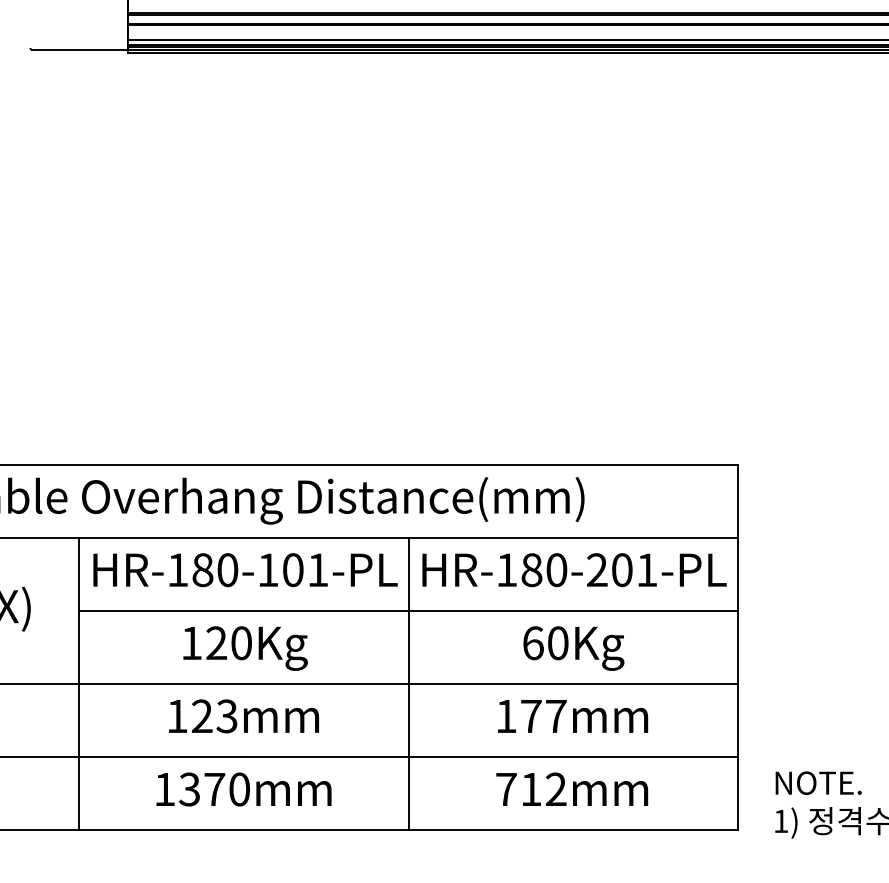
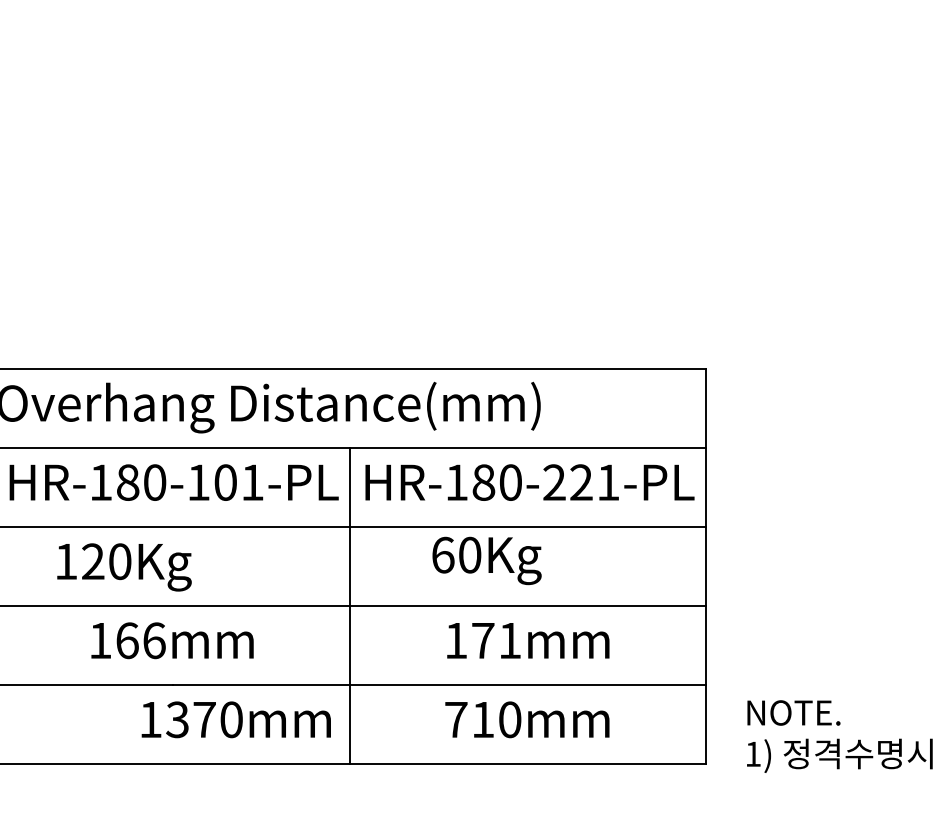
text: (621, 570) -> (580, 483), HR-180-201-PL -> HR-180-221-PL
text: (245, 648) -> (124, 567), moved
text: (573, 648) -> (486, 560), moved
text: (214, 716) -> (140, 640), 123mm -> 166mm
text: (556, 716) -> (510, 640), 177mm -> 171mm
text: (243, 789) -> (235, 719), moved
text: (555, 789) -> (509, 719), 712mm -> 710mm

